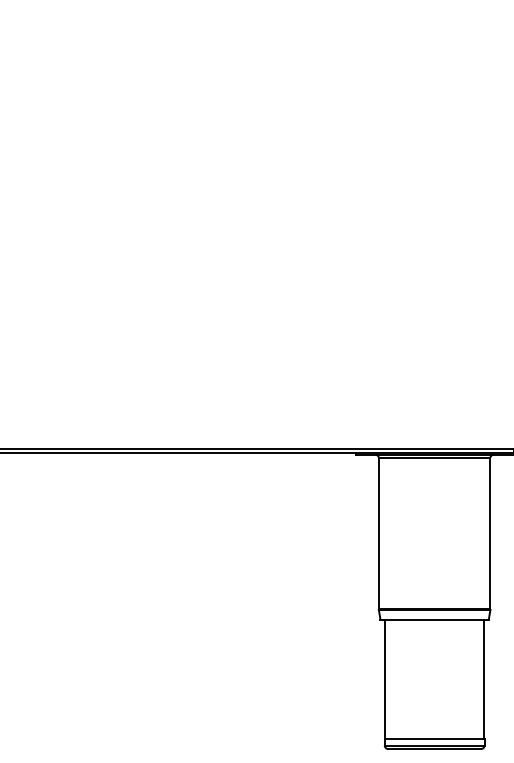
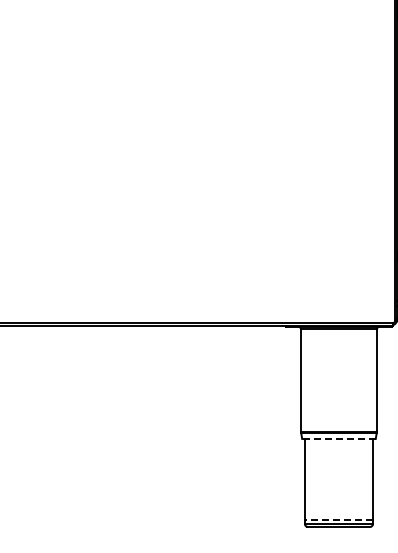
line: (433, 618) -> (338, 438), solid -> dashed
line: (433, 738) -> (338, 519), solid -> dashed

